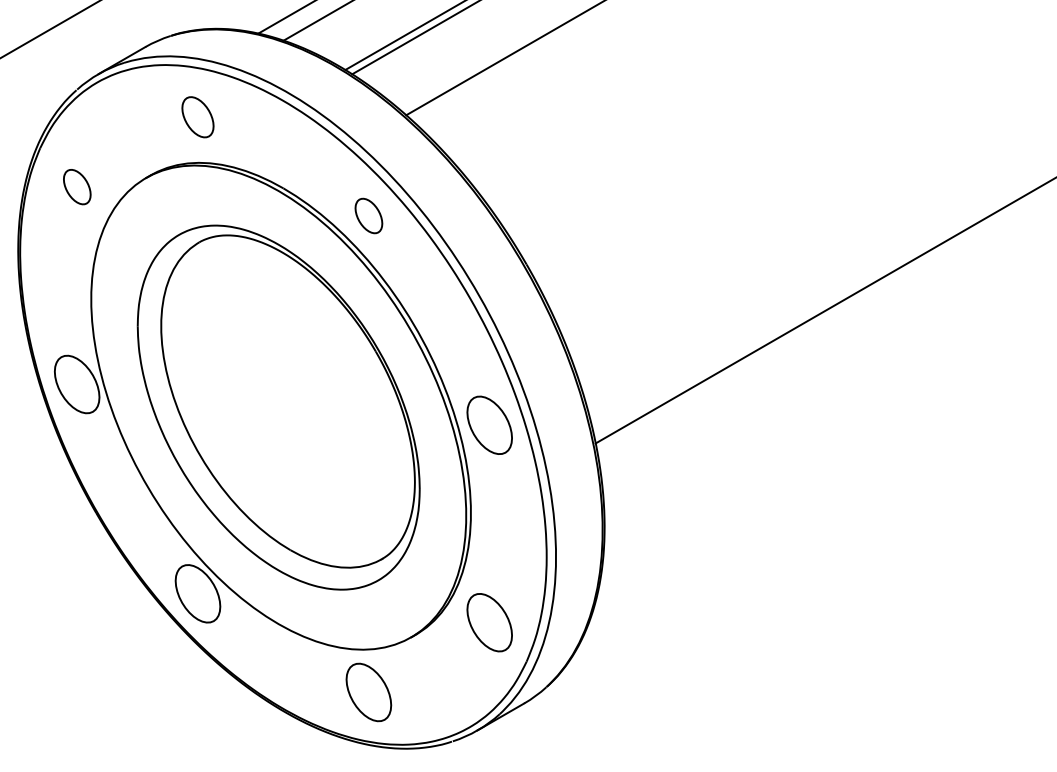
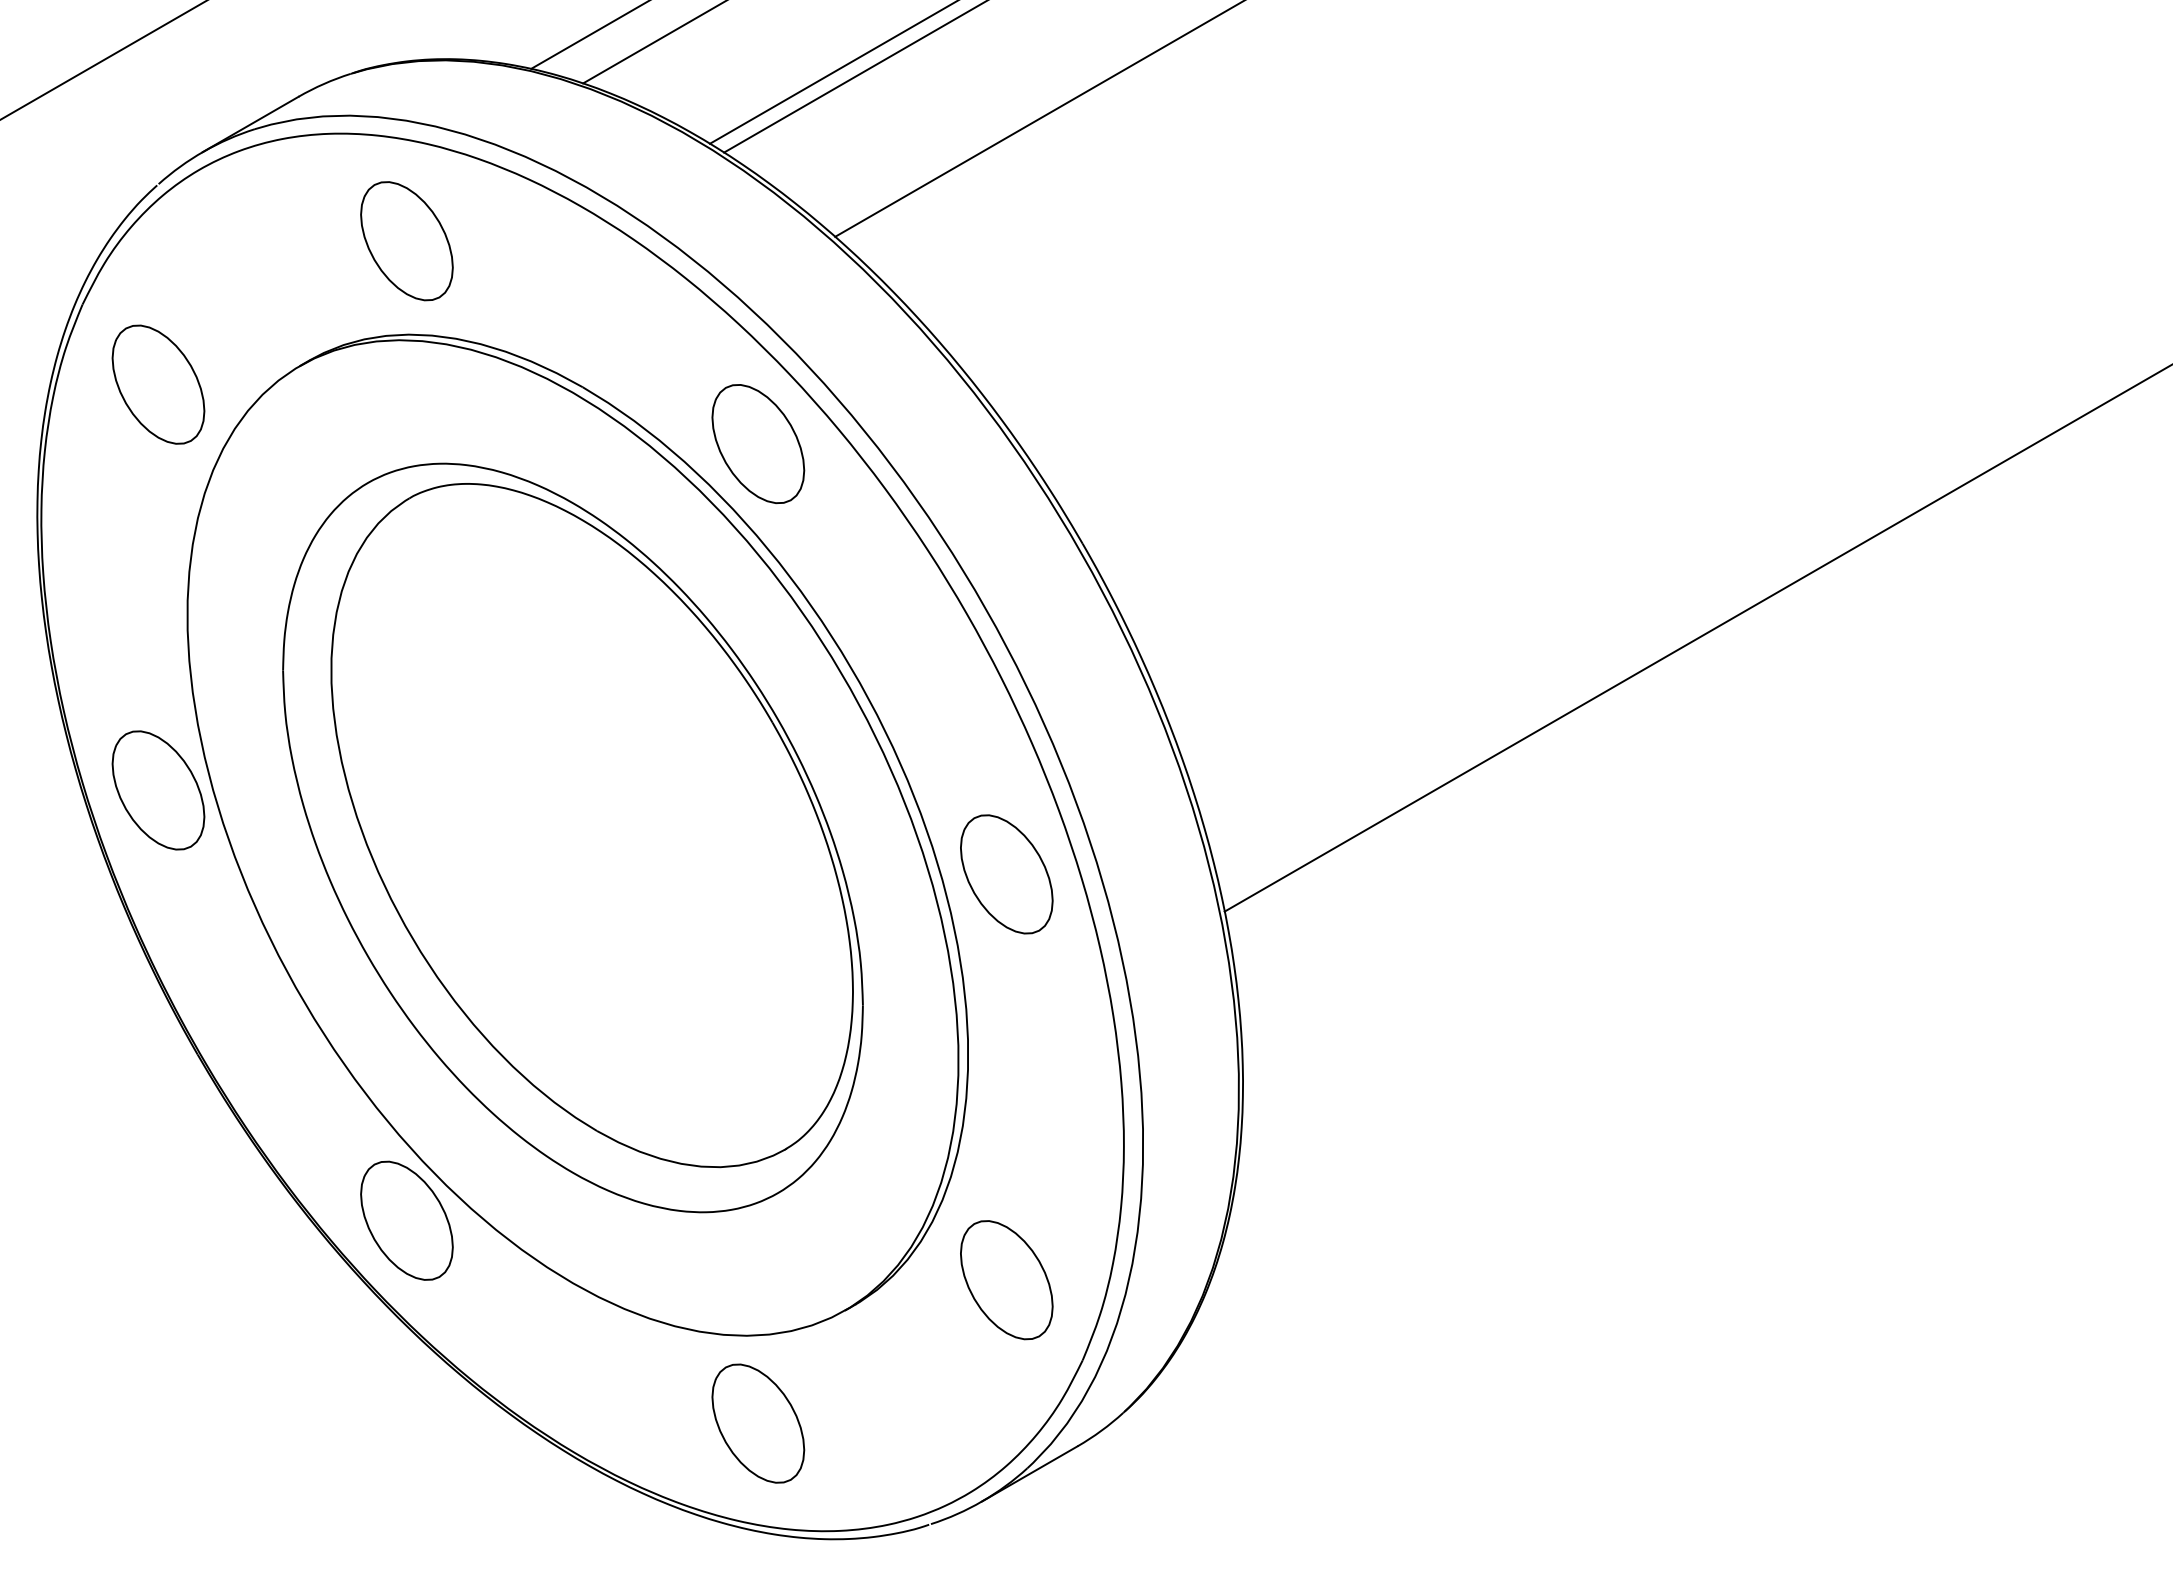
part: (197, 116) -> (405, 239), size x1.43
part: (77, 186) -> (159, 383), size x1.67
part: (368, 215) -> (757, 442), size x1.67

